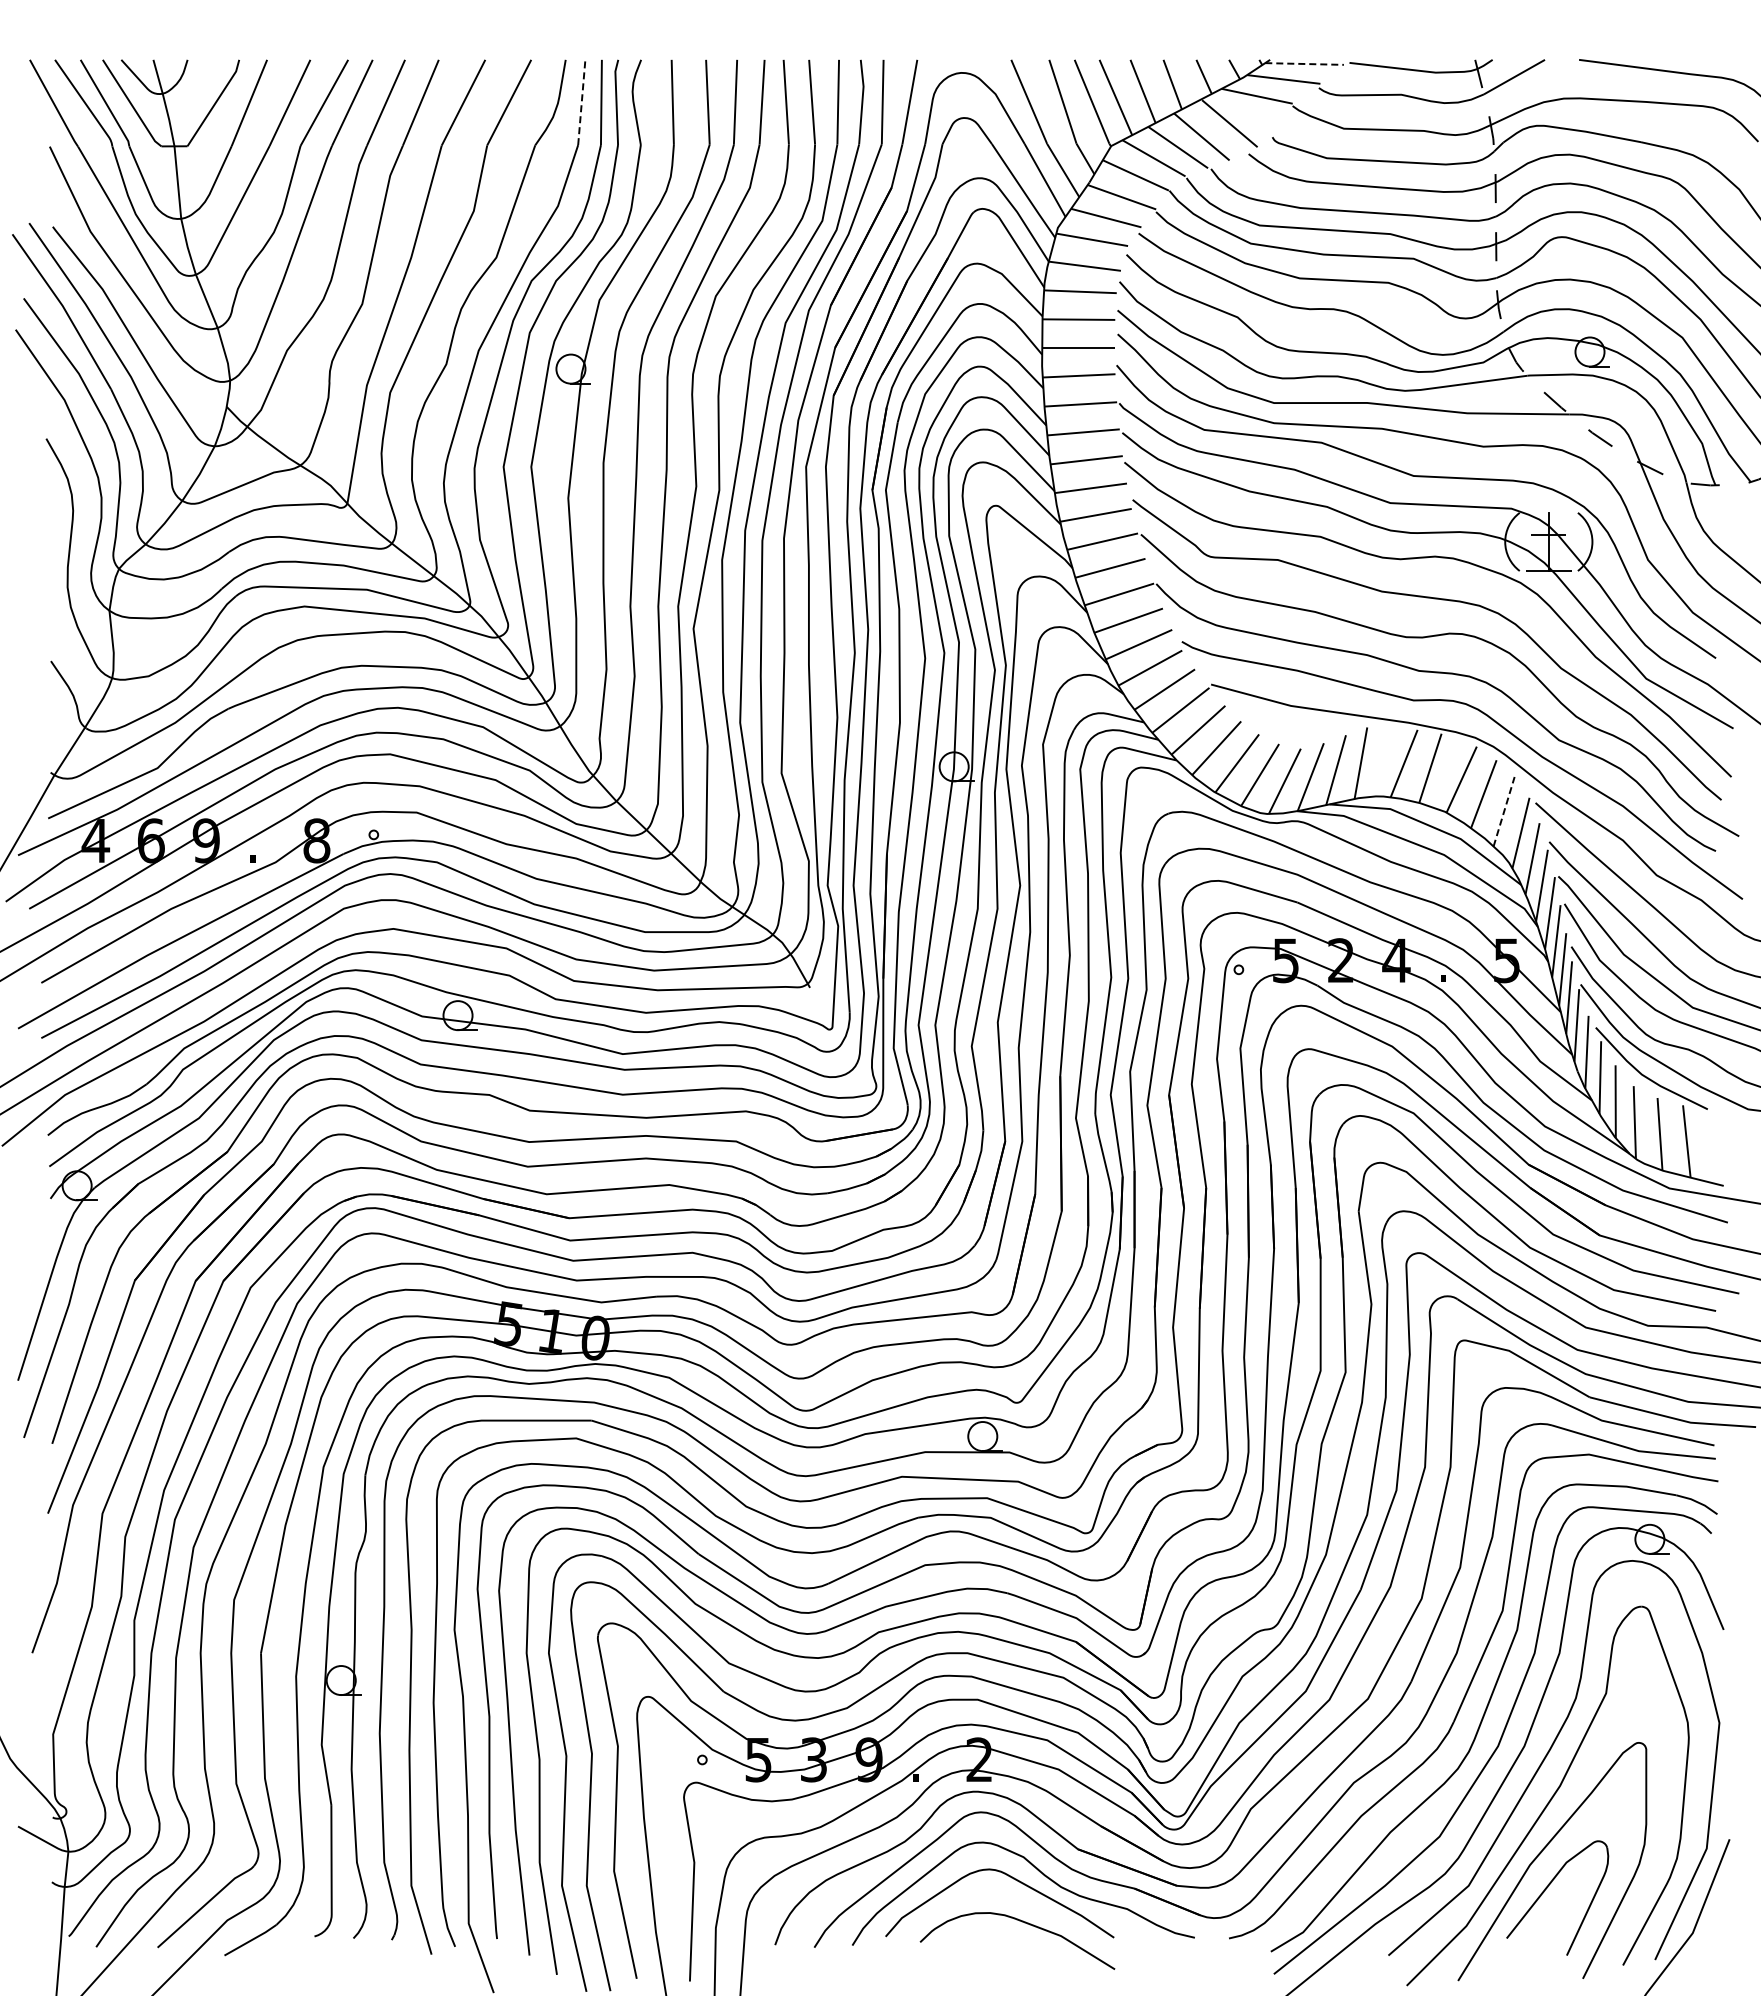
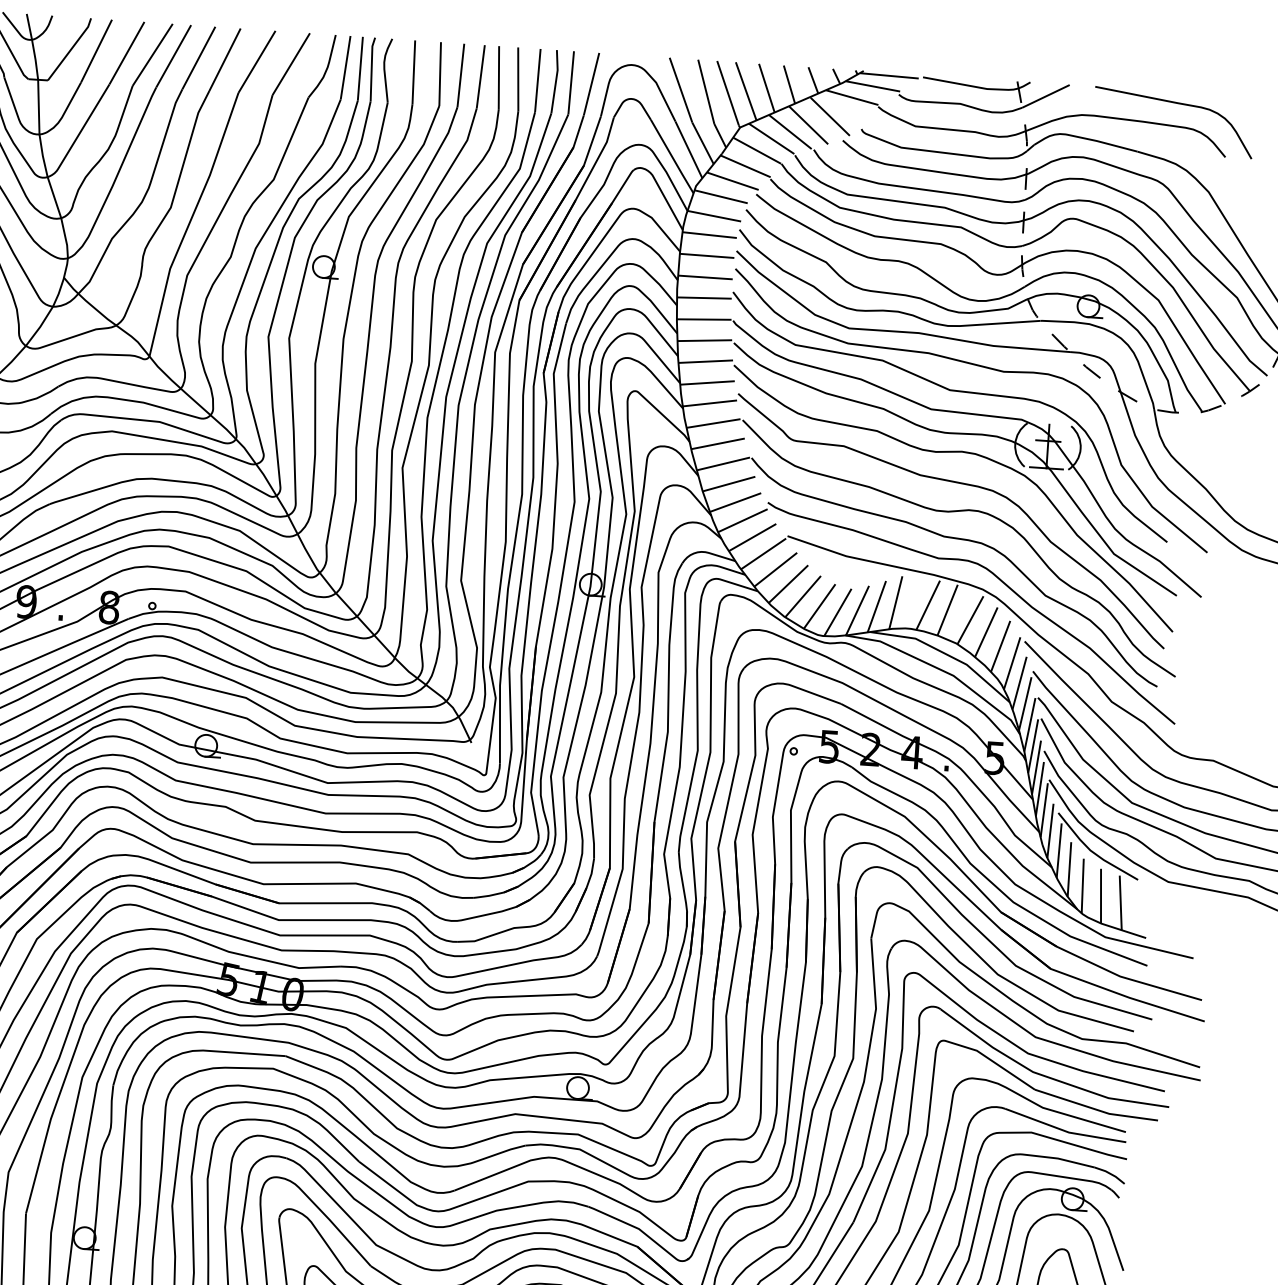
line: (1305, 64) -> (889, 76), dashed -> solid
line: (581, 102) -> (345, 67), dashed -> solid
line: (1504, 811) -> (1000, 646), dashed -> solid

